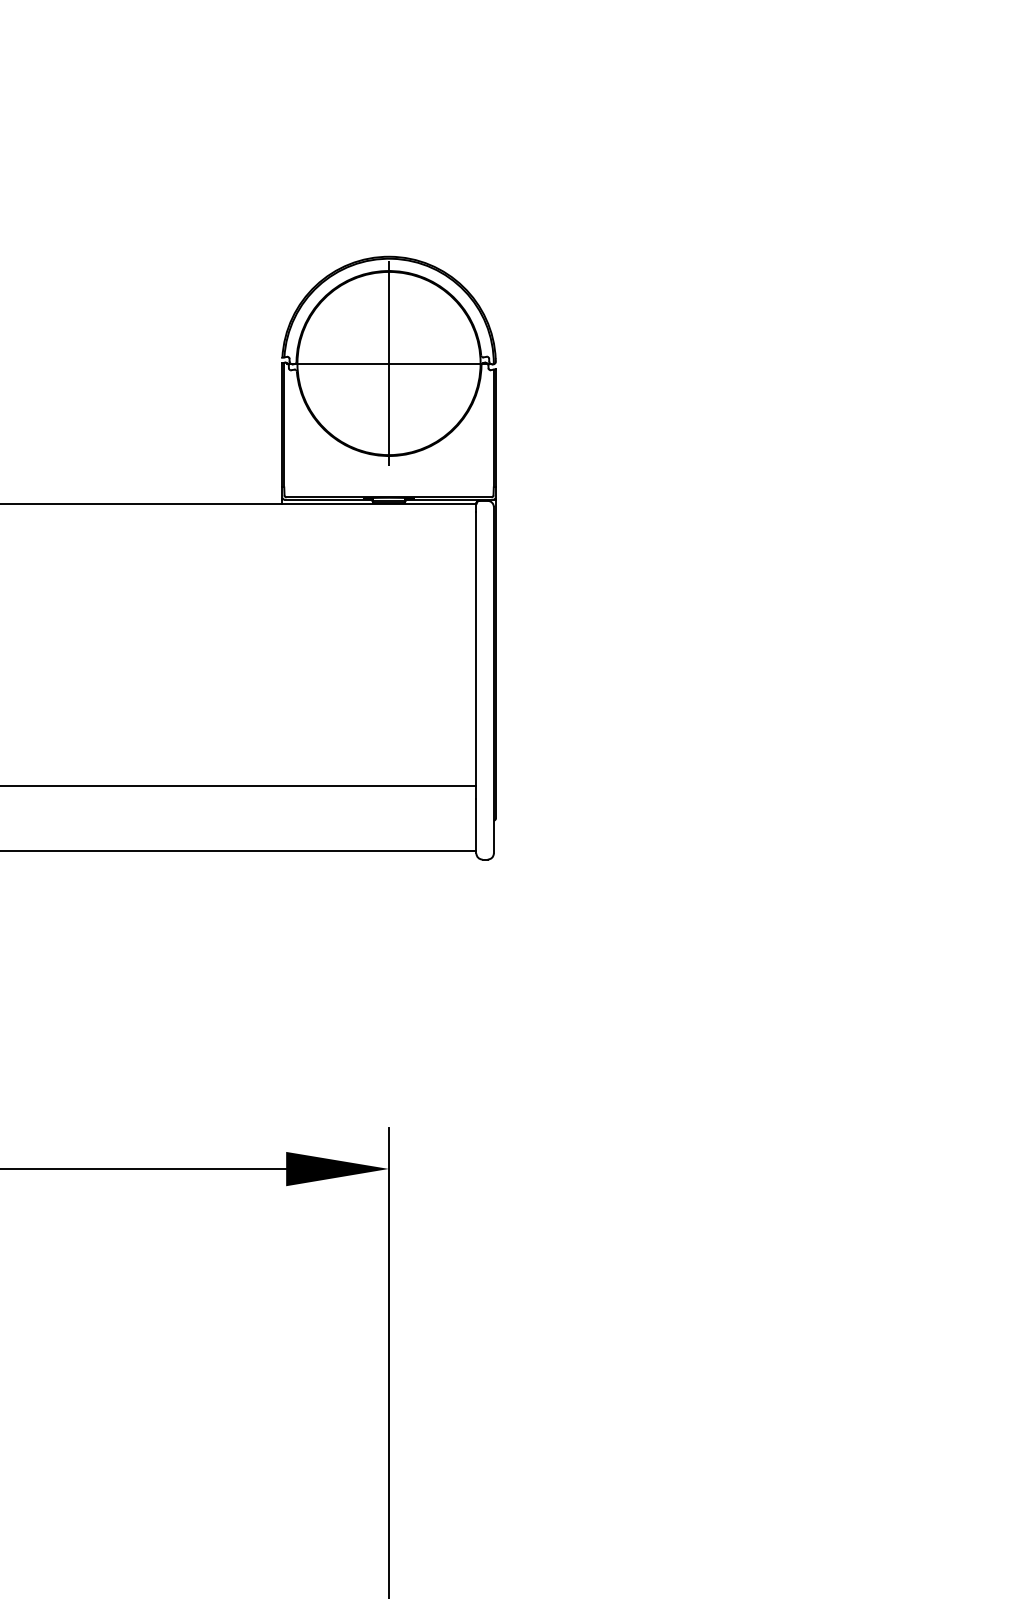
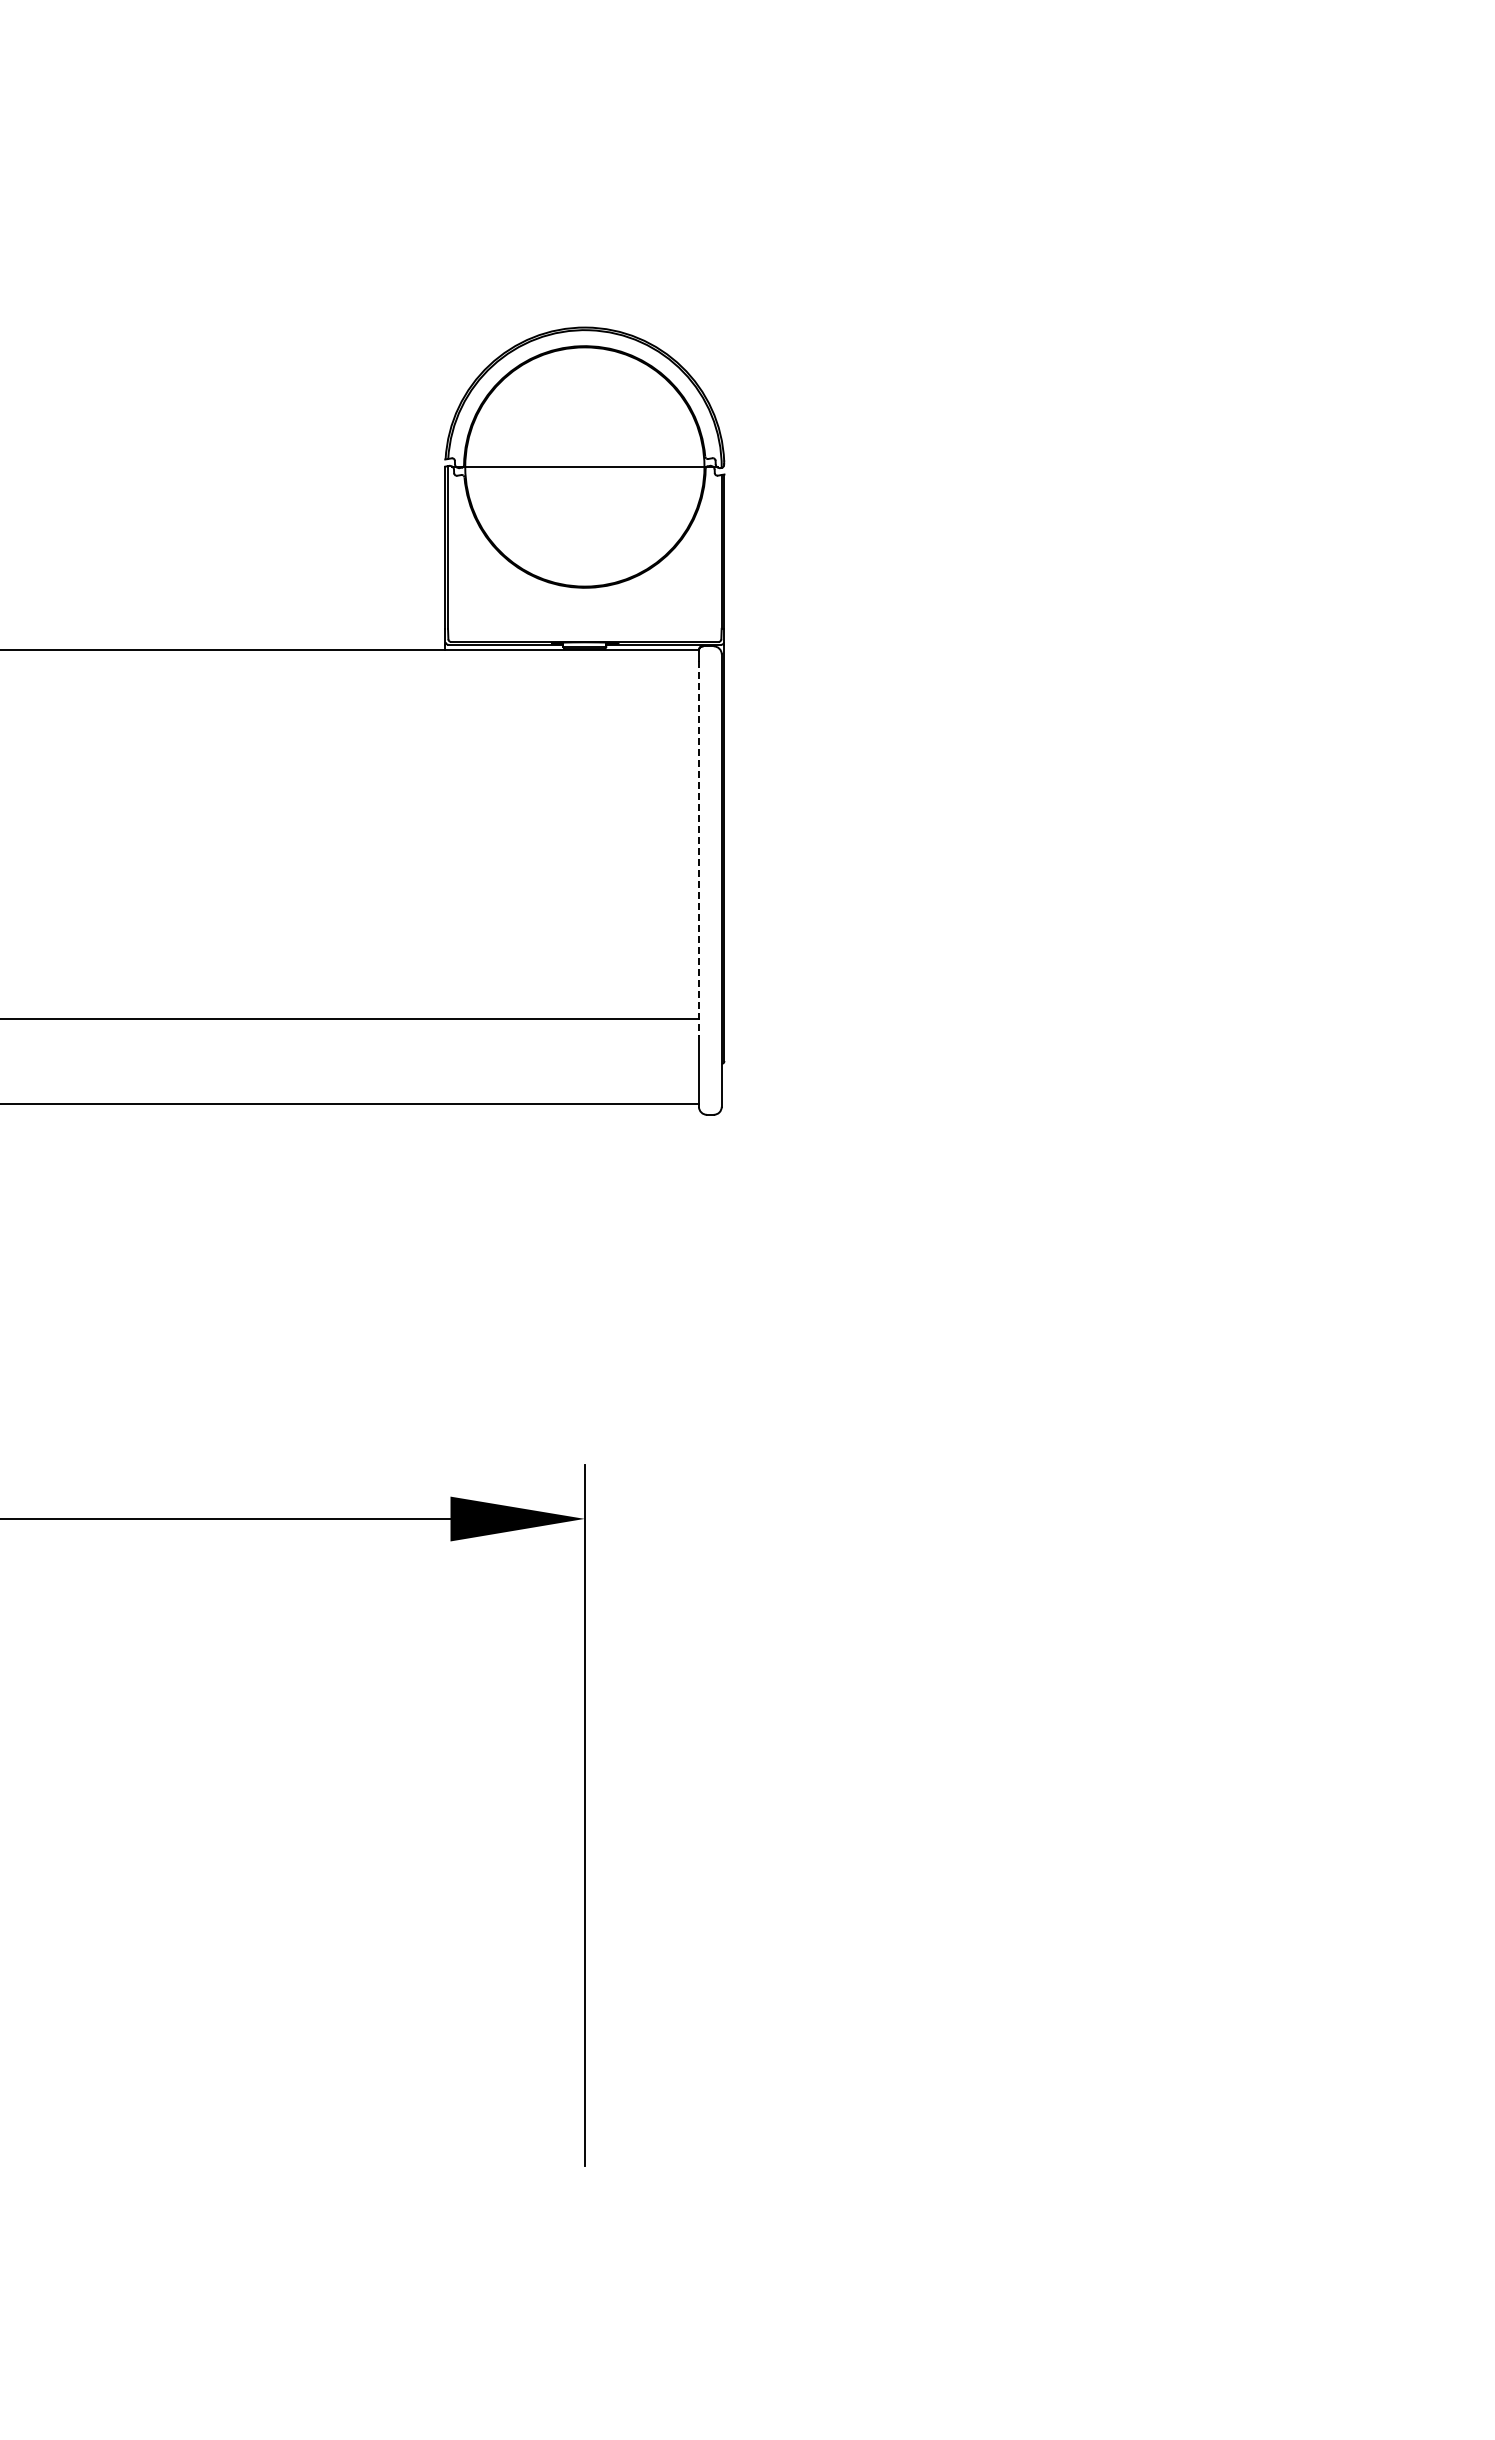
line: (388, 363) -> (584, 466), removed
line: (476, 655) -> (698, 848), solid -> dashed

